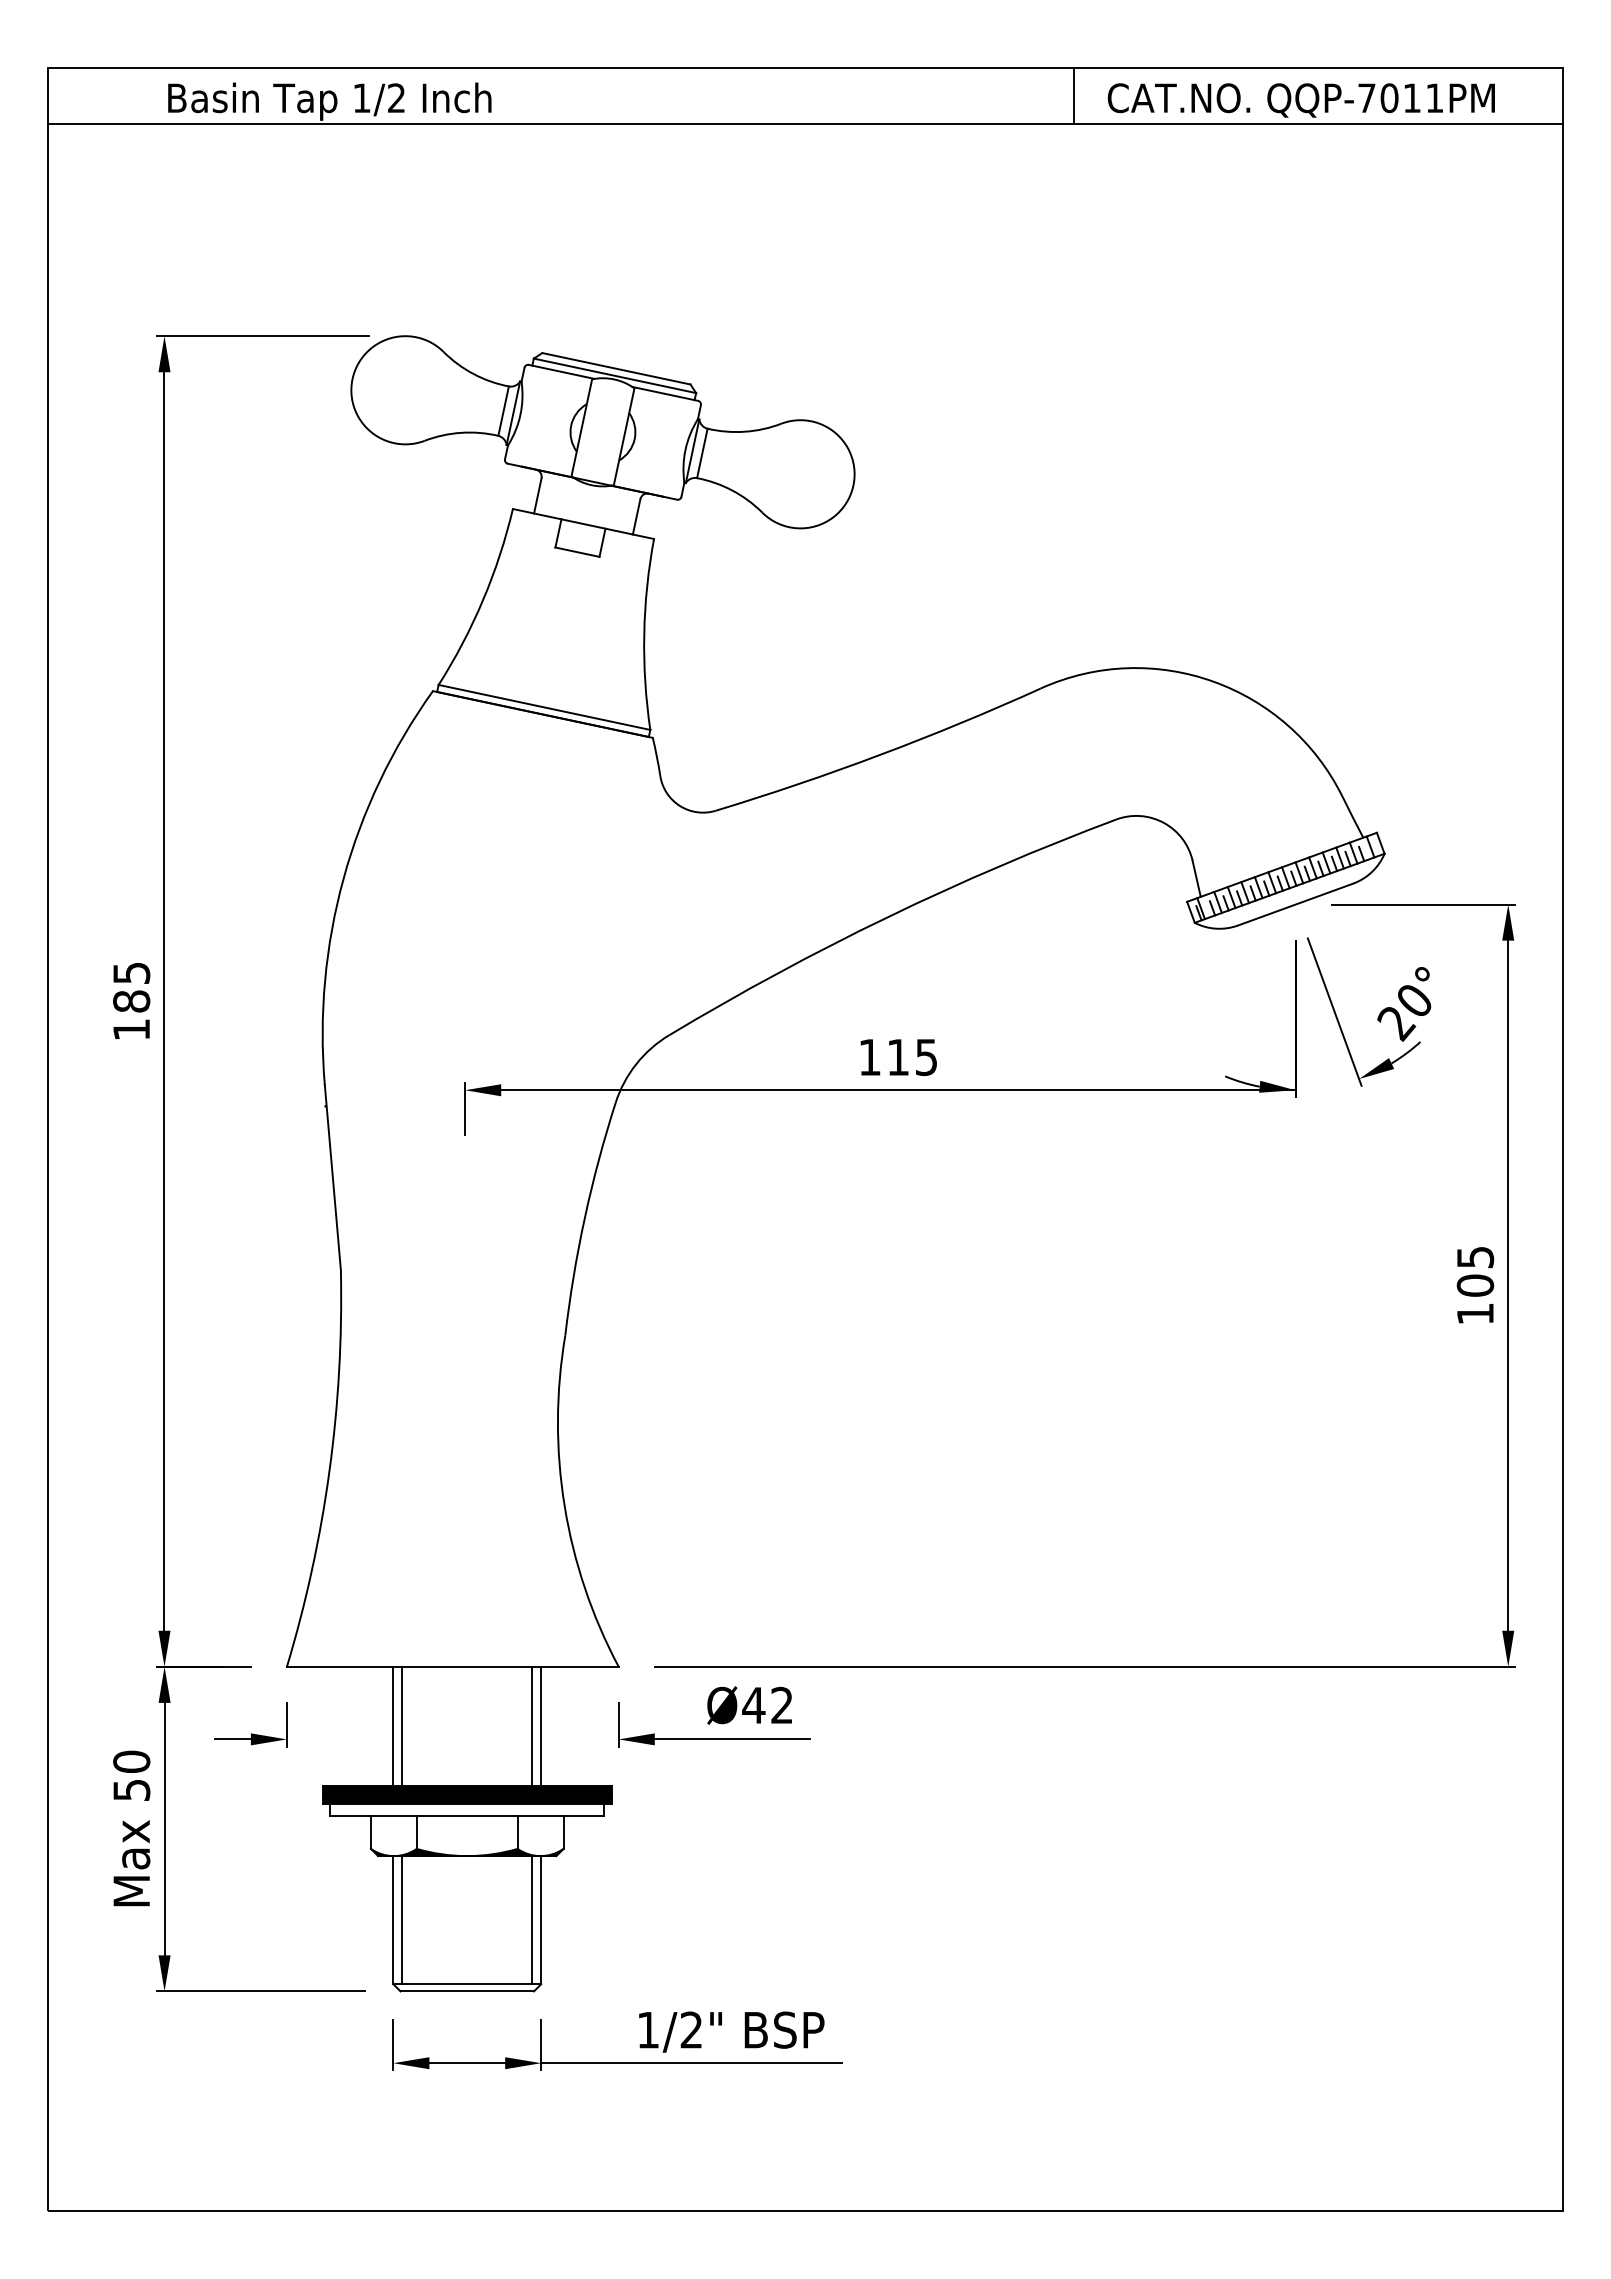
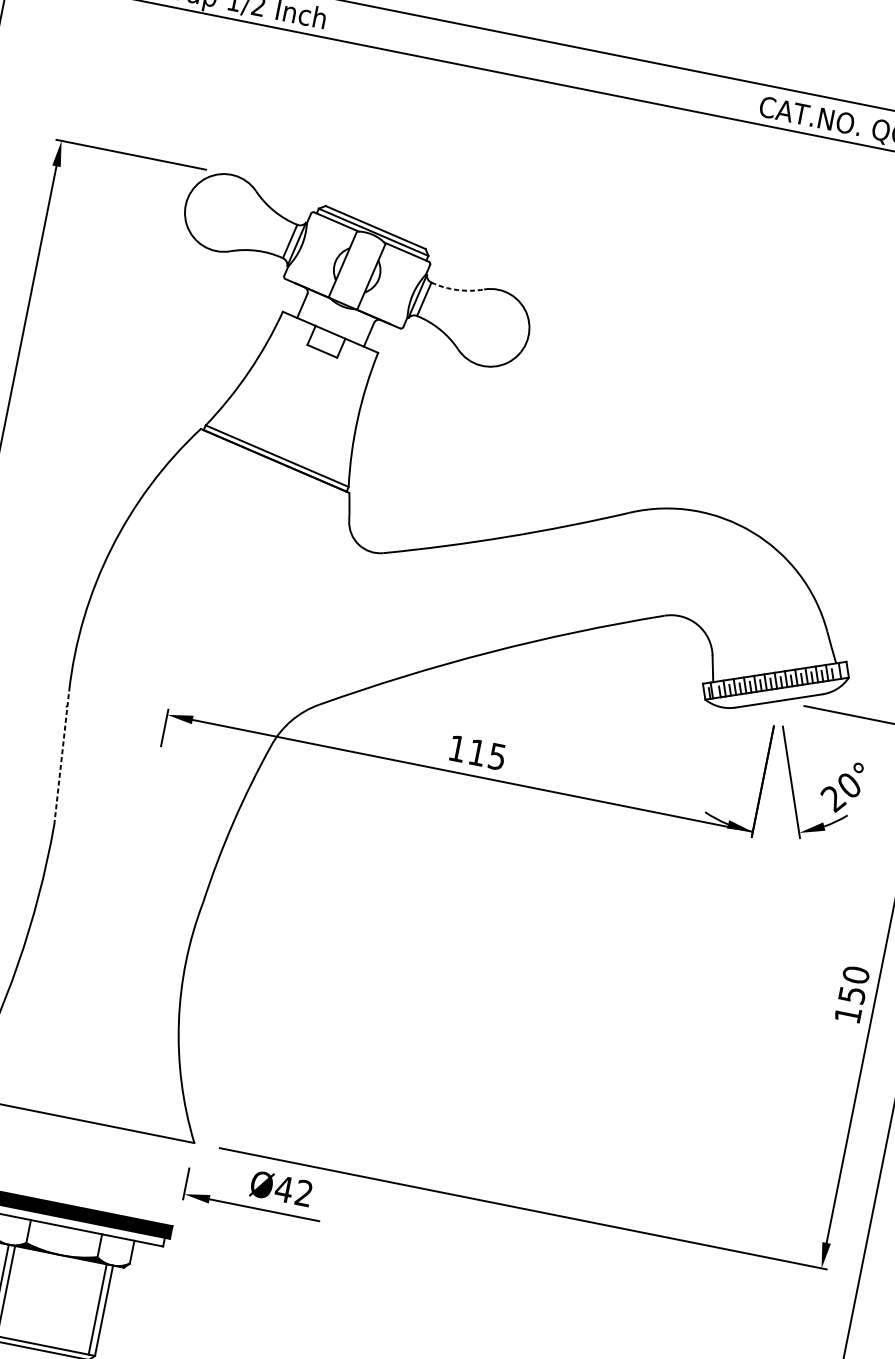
line: (1073, 95) -> (736, 99), removed
arc: (744, 431) -> (457, 289), solid -> dashed
line: (332, 1177) -> (61, 757), solid -> dashed
text: (1475, 1271) -> (854, 985), 105 -> 150
line: (393, 1726) -> (27, 1153), removed
line: (402, 1726) -> (33, 1154), removed
line: (532, 1726) -> (125, 1172), removed
line: (541, 1726) -> (131, 1174), removed

